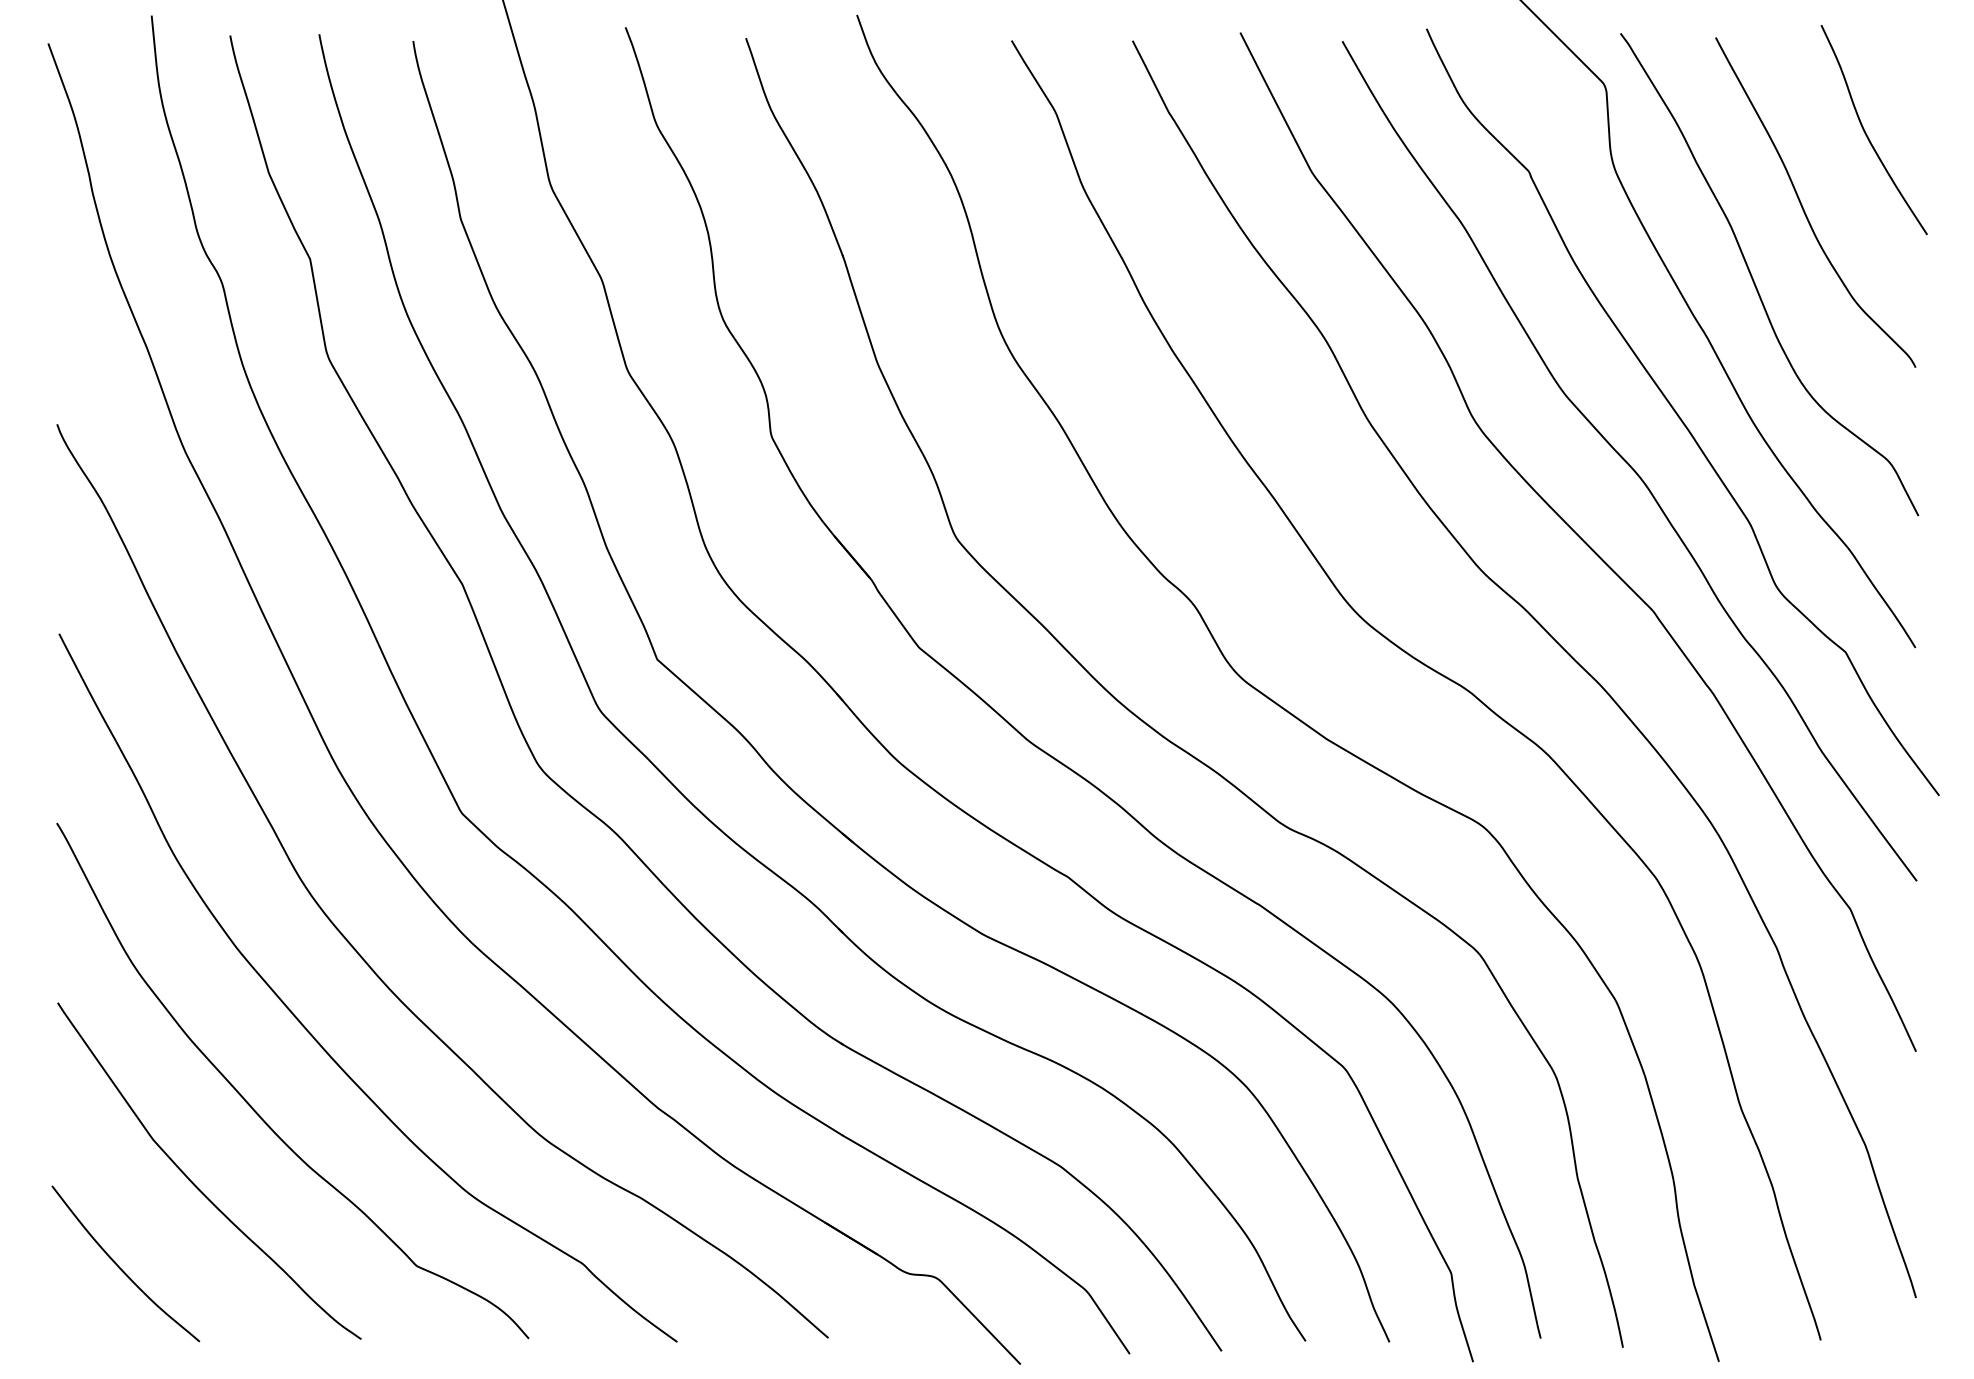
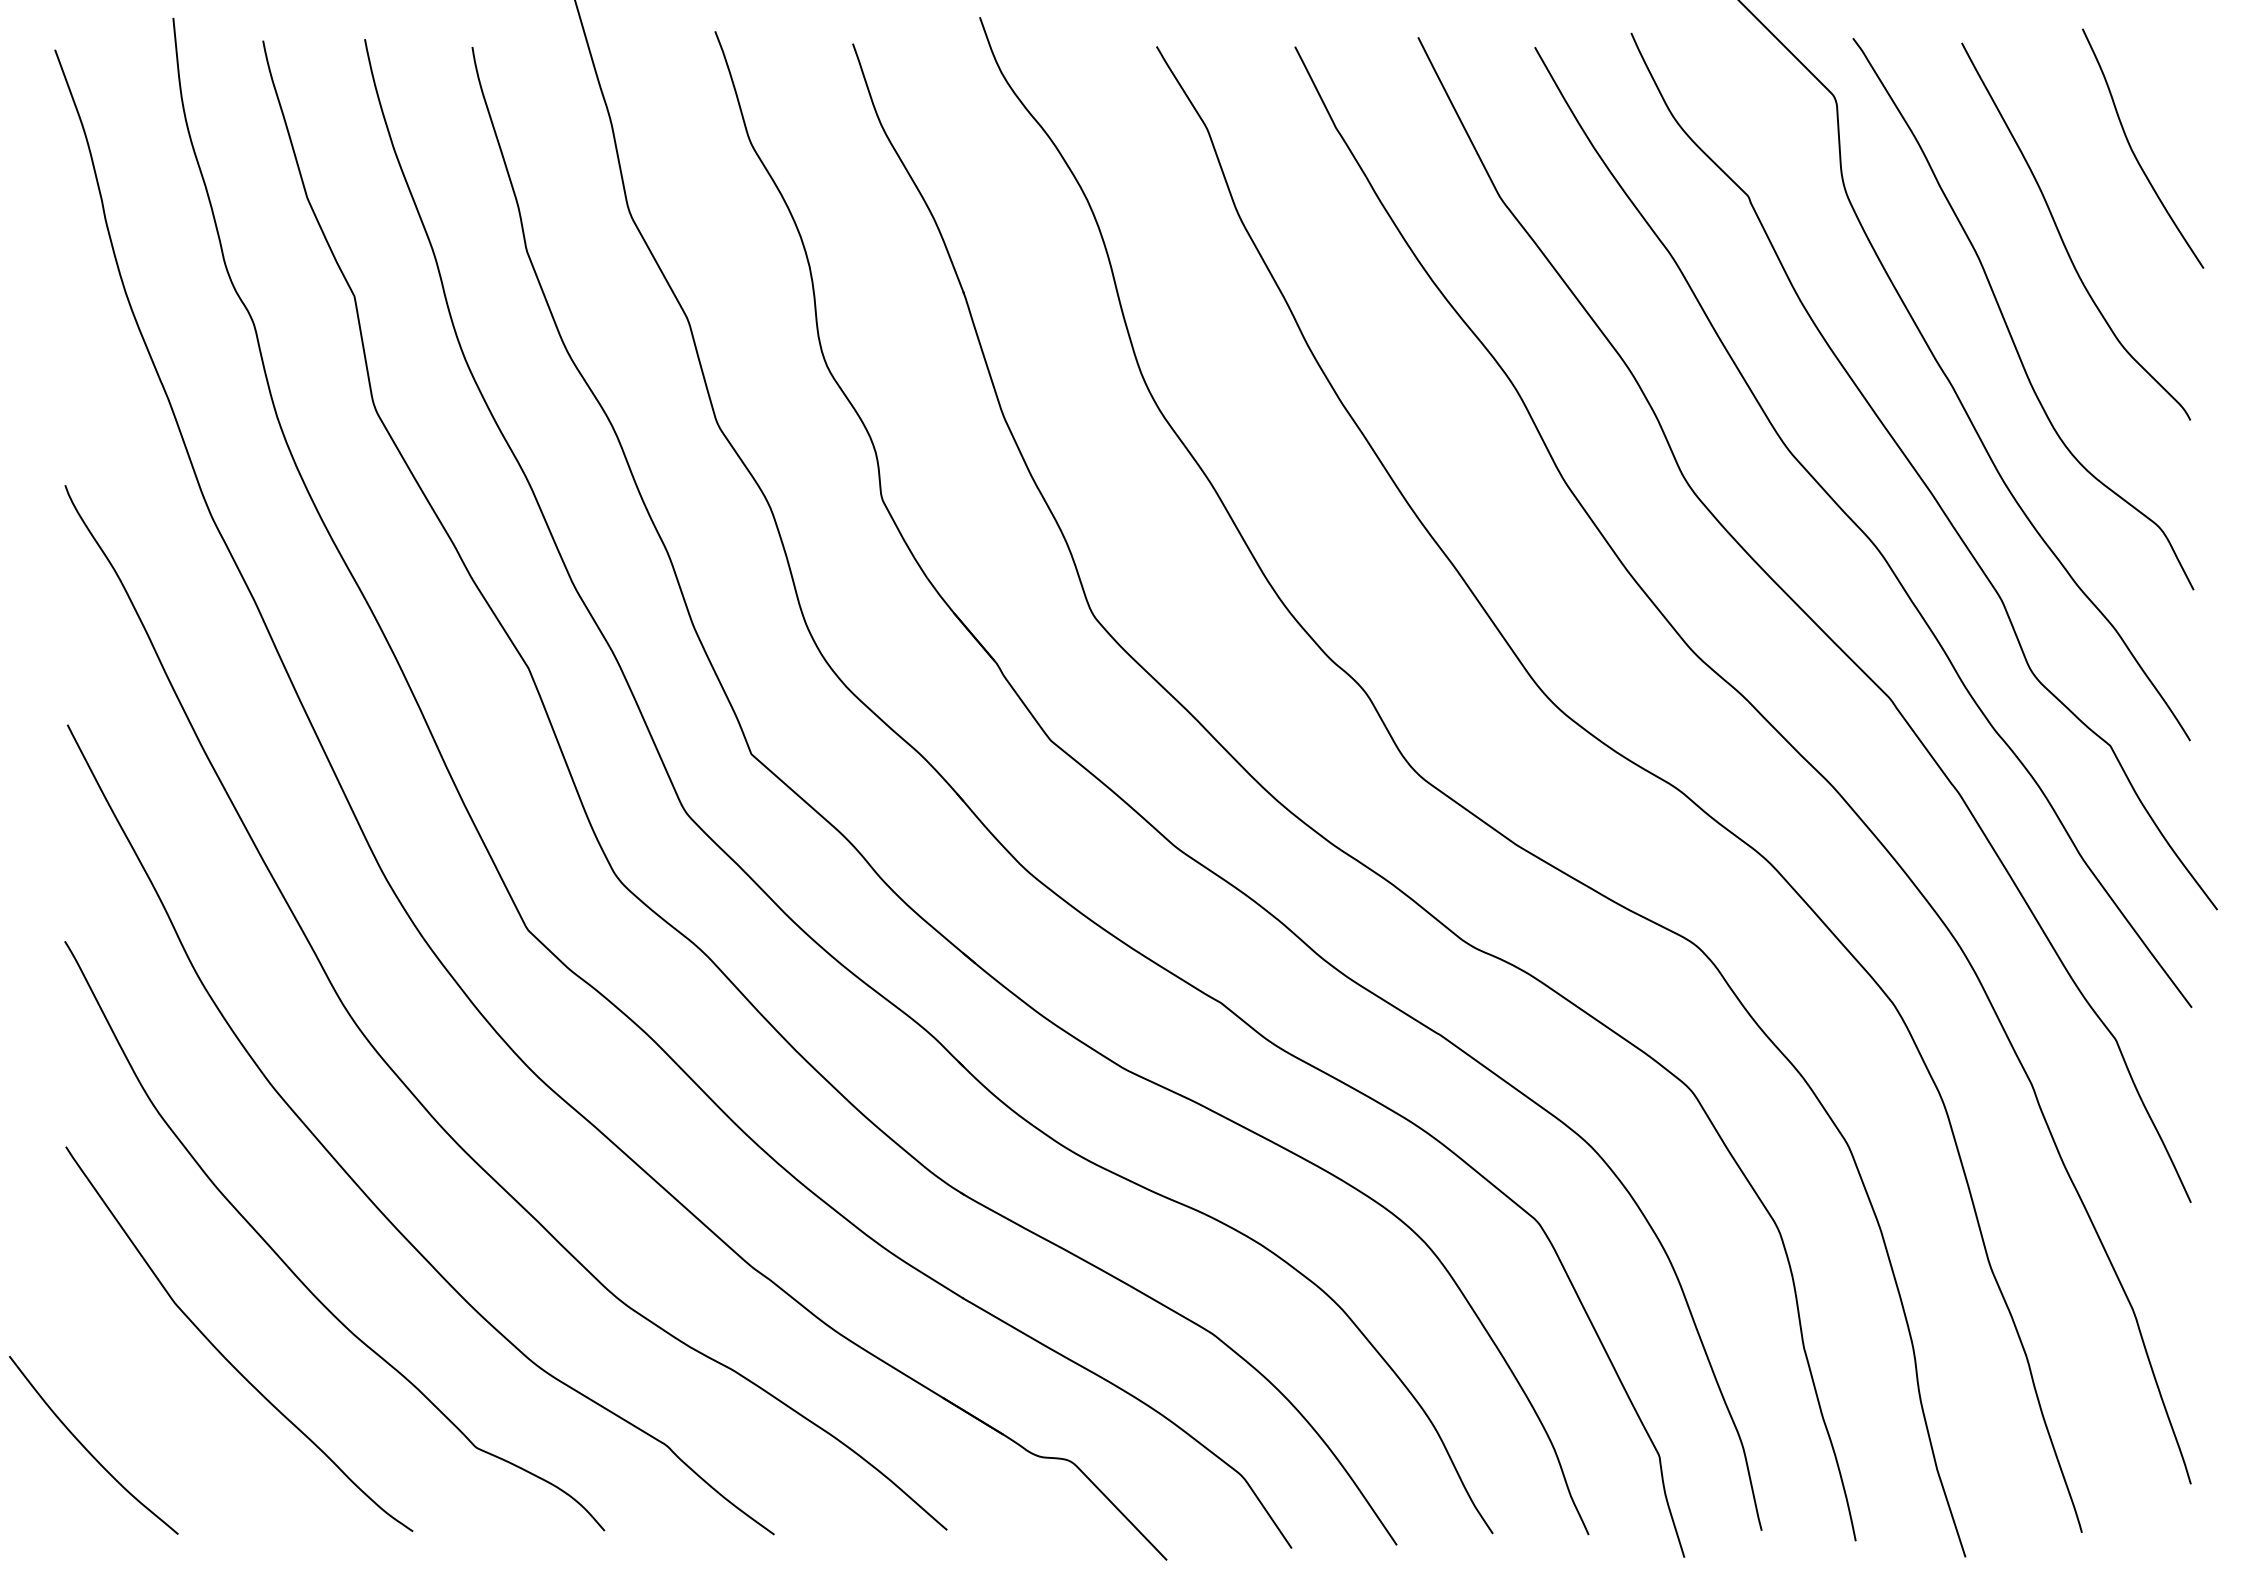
curve: (121, 1268) -> (88, 1450), moved

